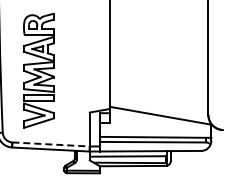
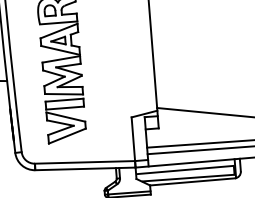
line: (51, 144) -> (85, 162), dashed -> solid

